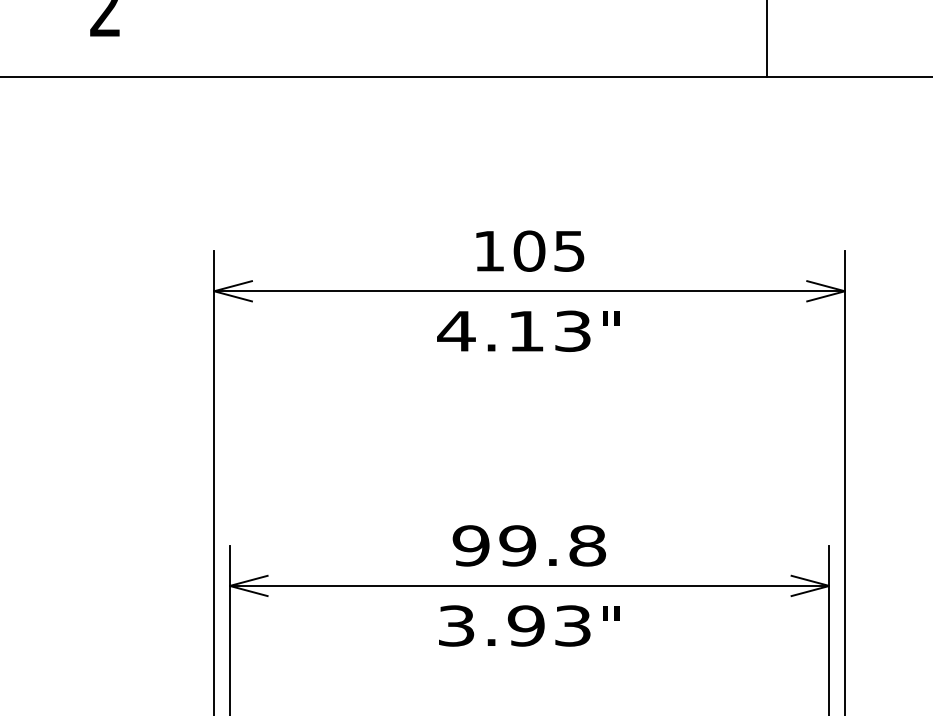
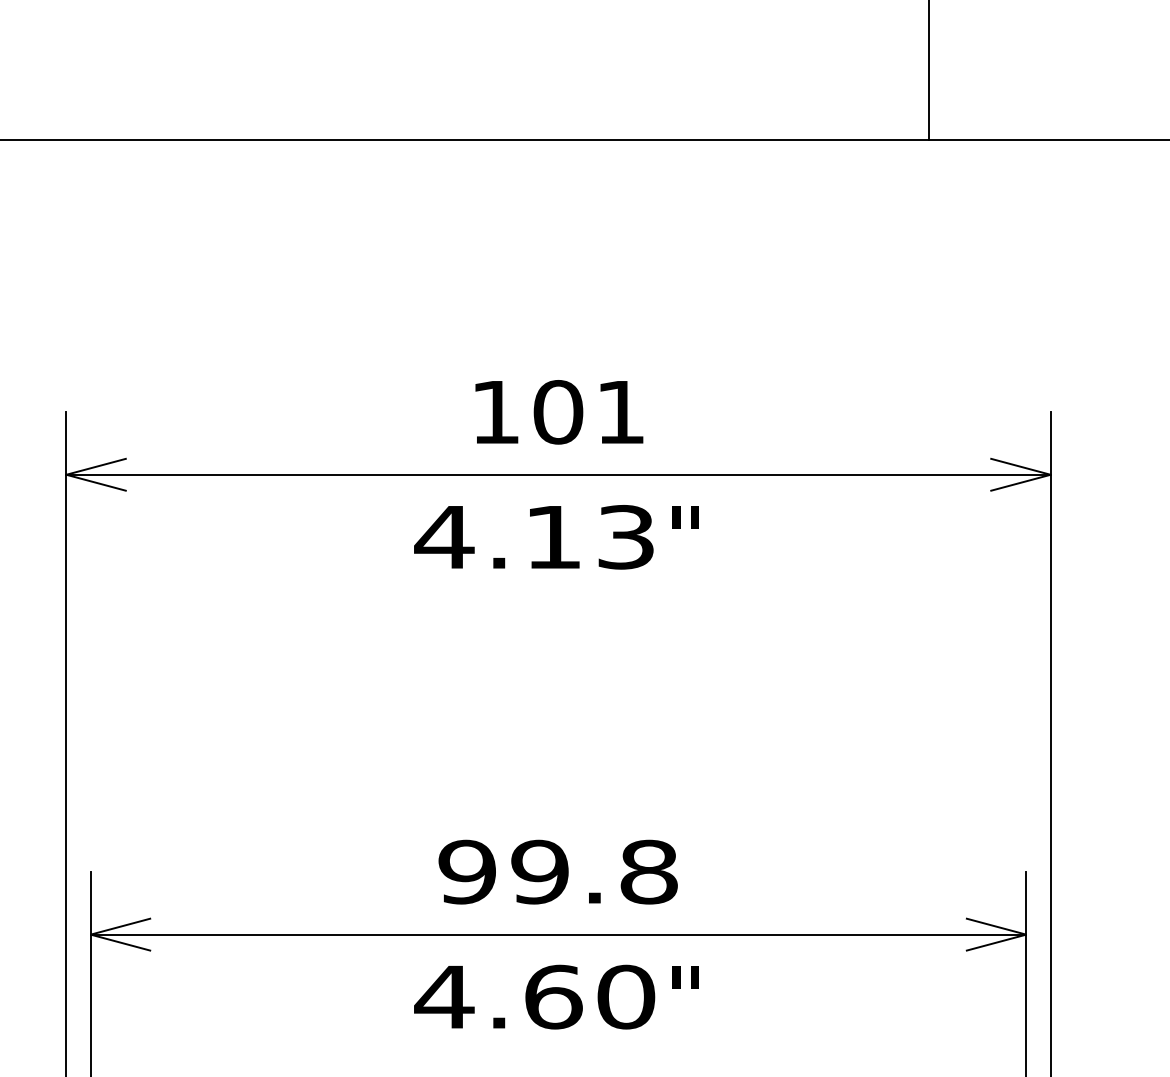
text: (569, 251) -> (620, 412), 105 -> 101
text: (514, 625) -> (534, 996), 3.93 -> 4.60

